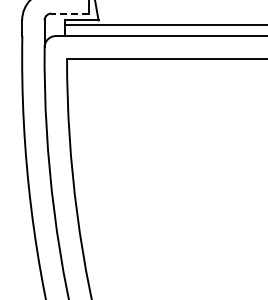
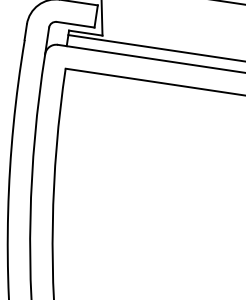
line: (69, 13) -> (74, 24), dashed -> solid

